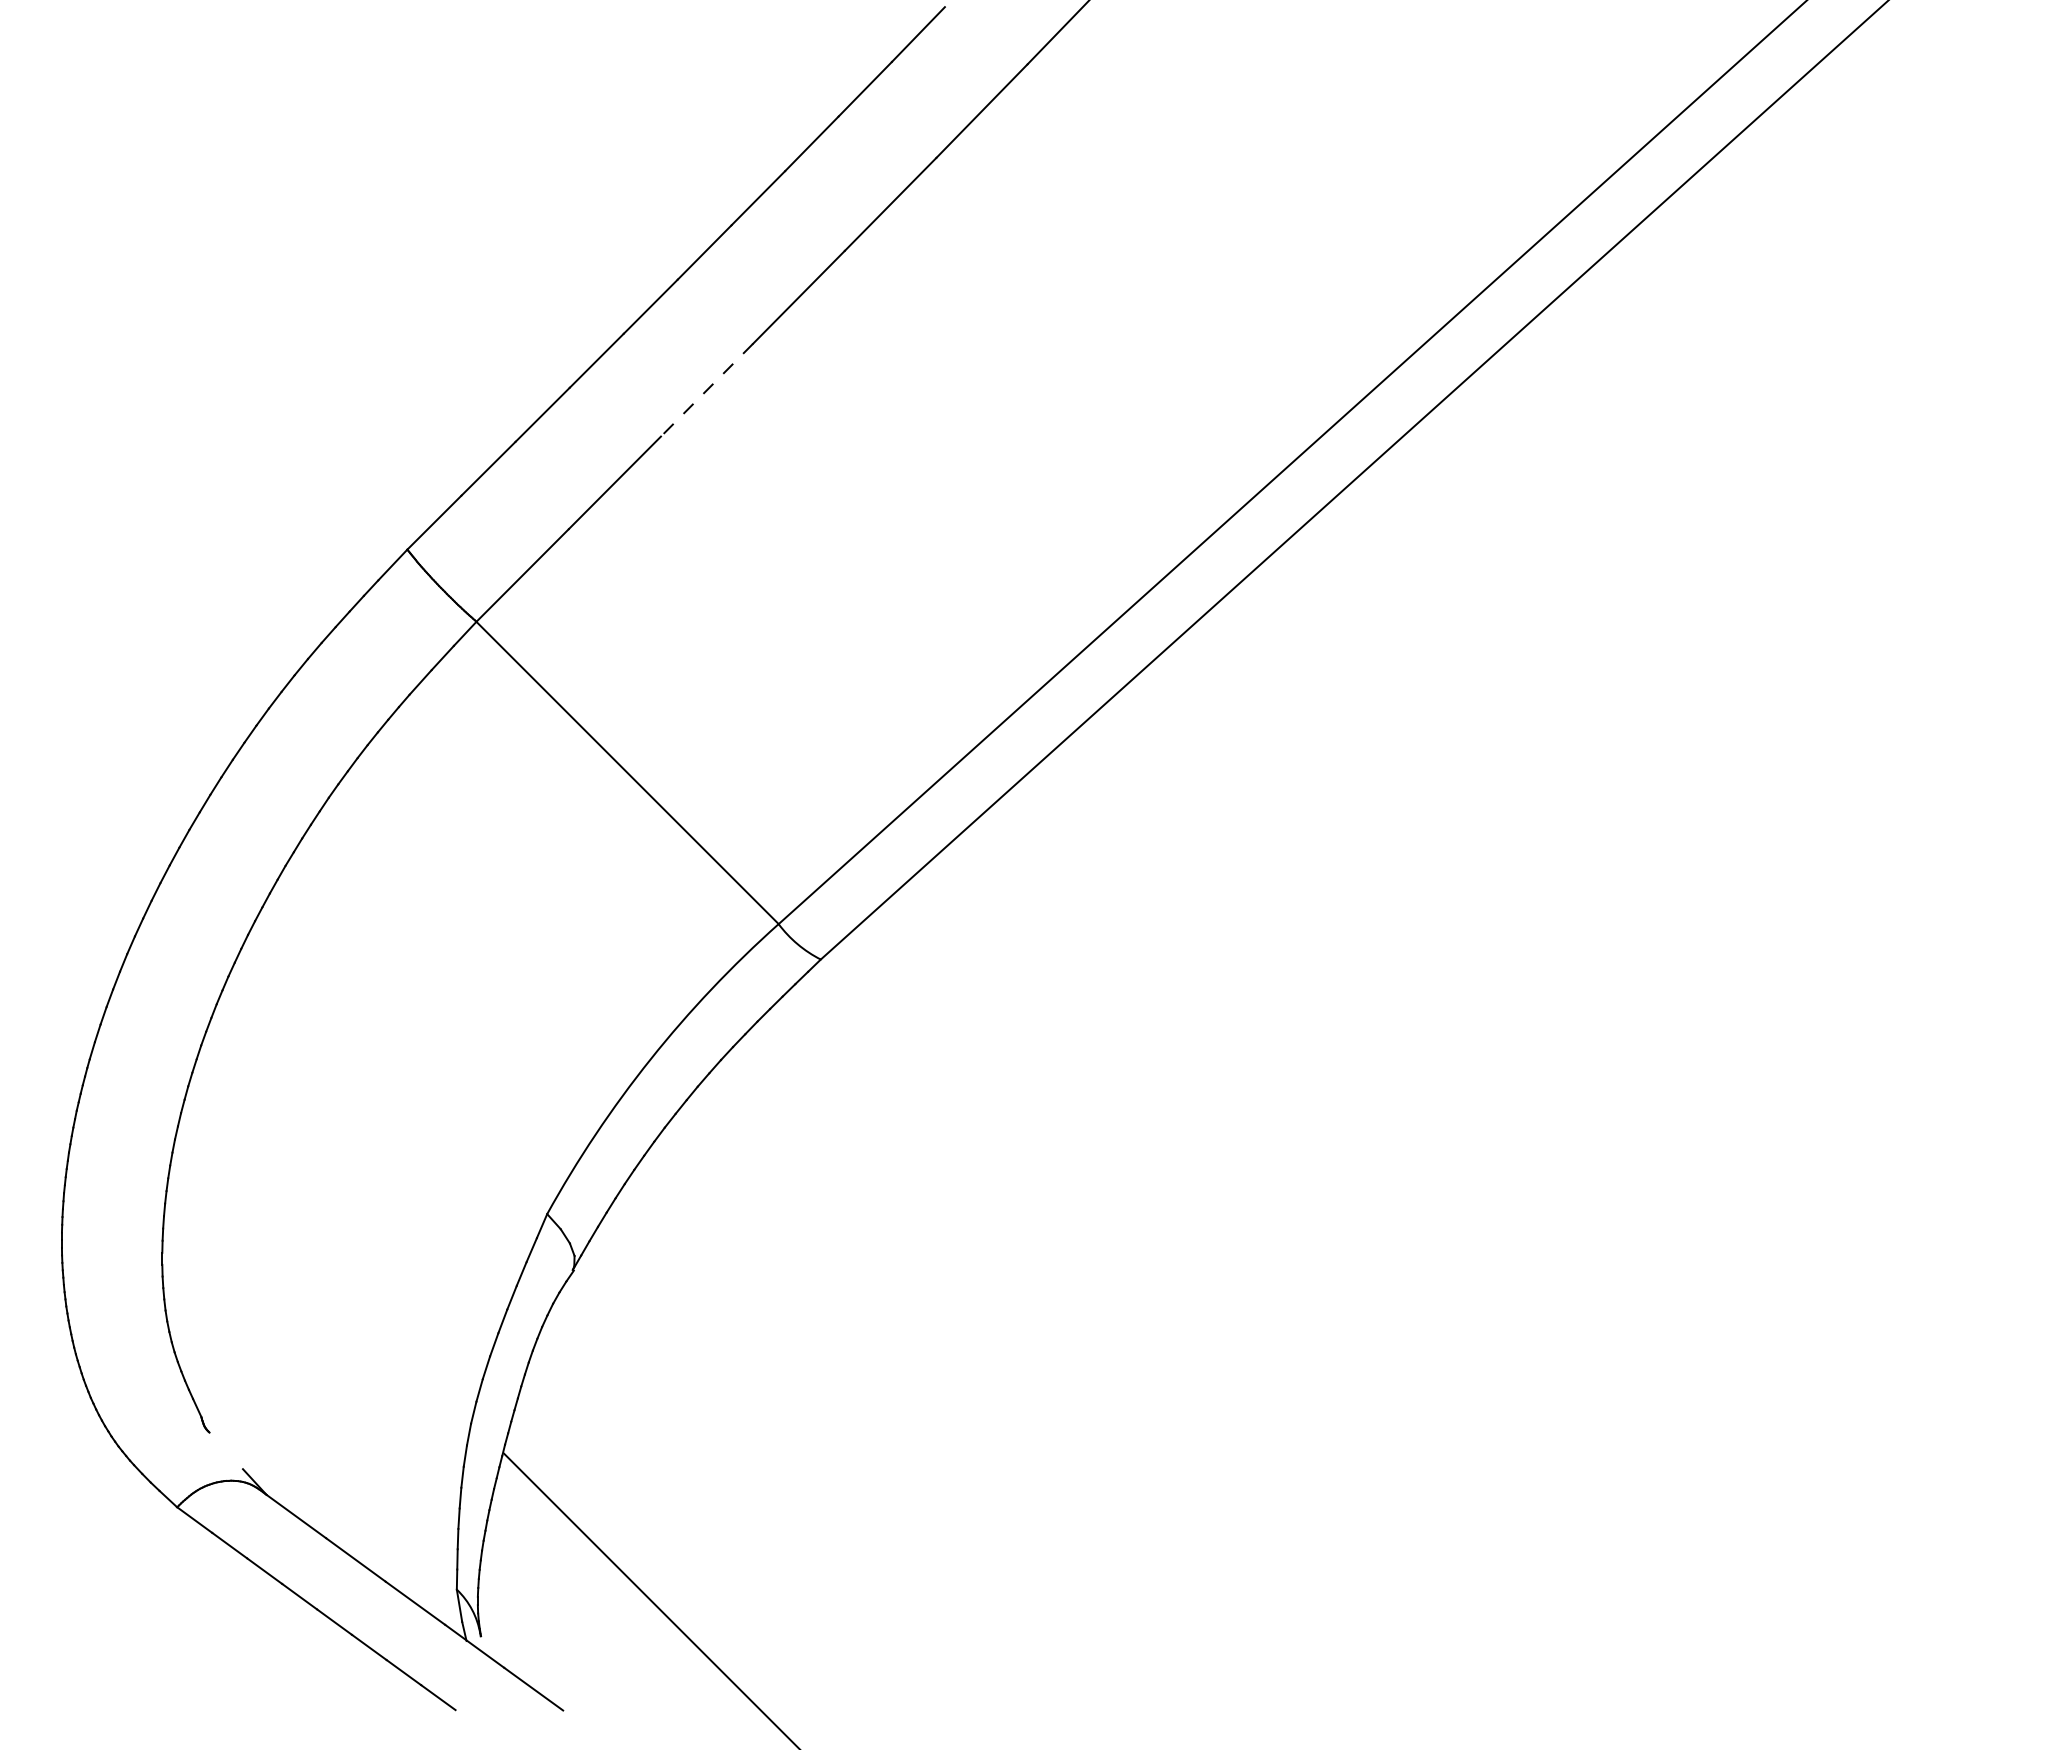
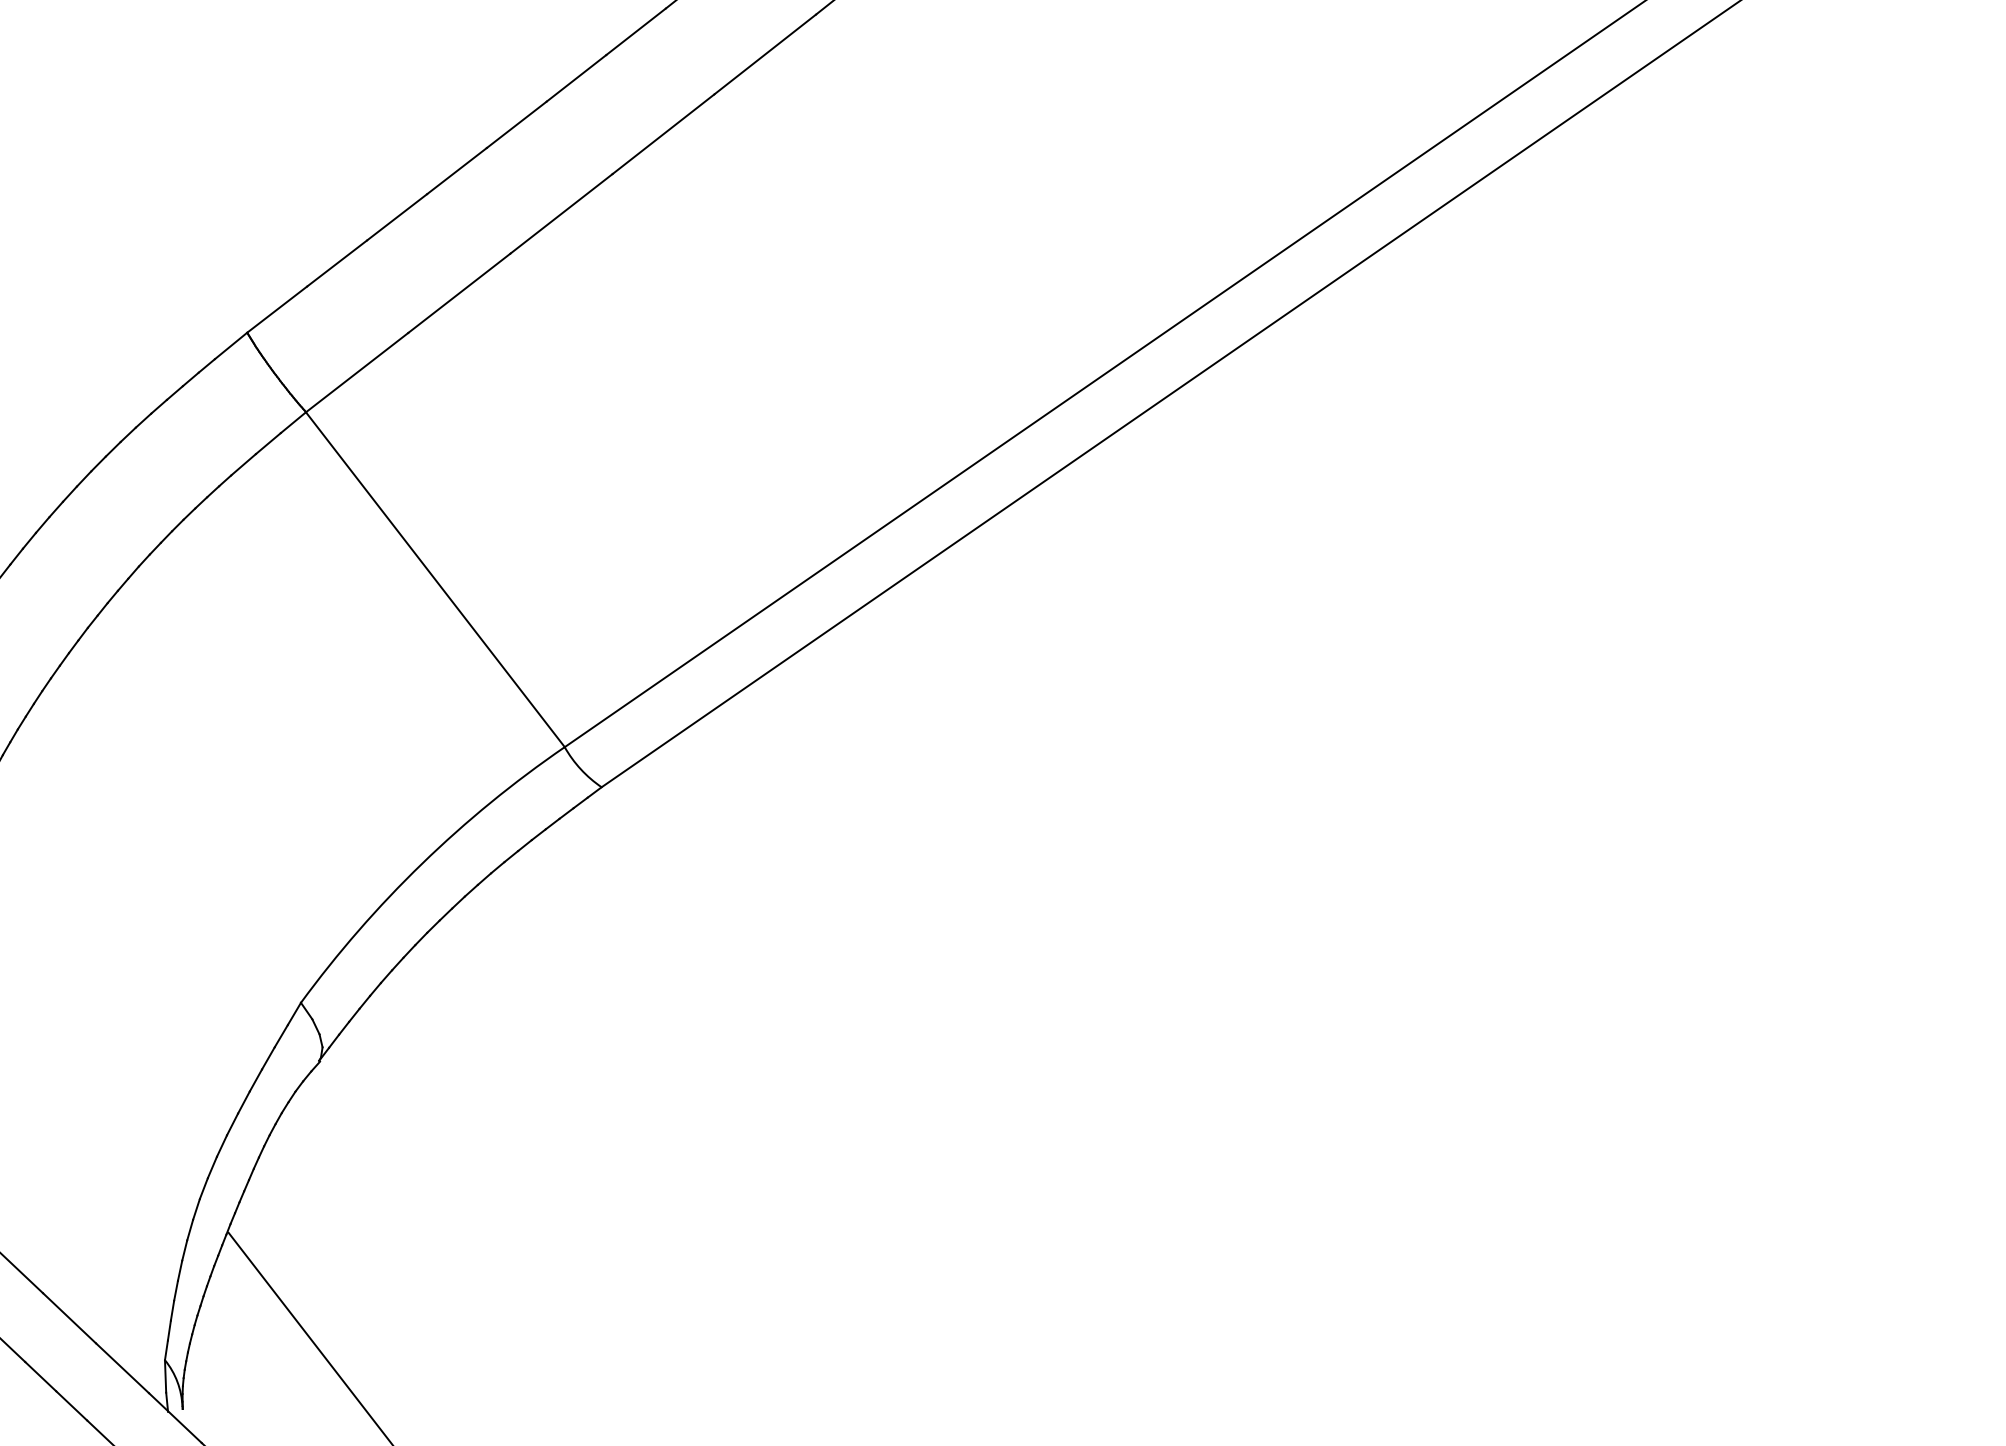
line: (706, 390) -> (560, 214), dashed -> solid

